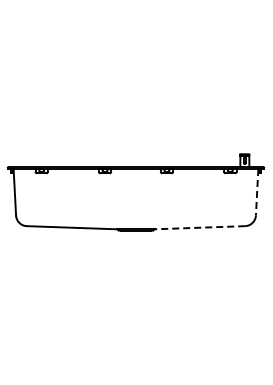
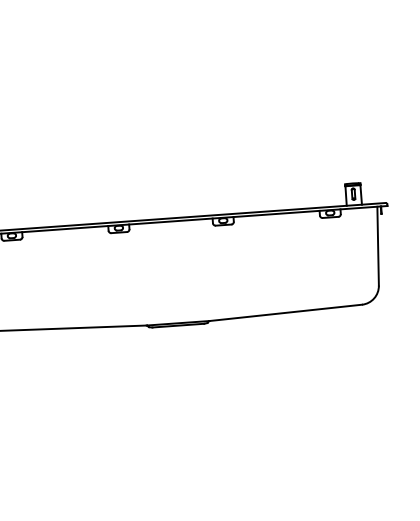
line: (257, 192) -> (378, 246), dashed -> solid
line: (199, 227) -> (285, 312), dashed -> solid

